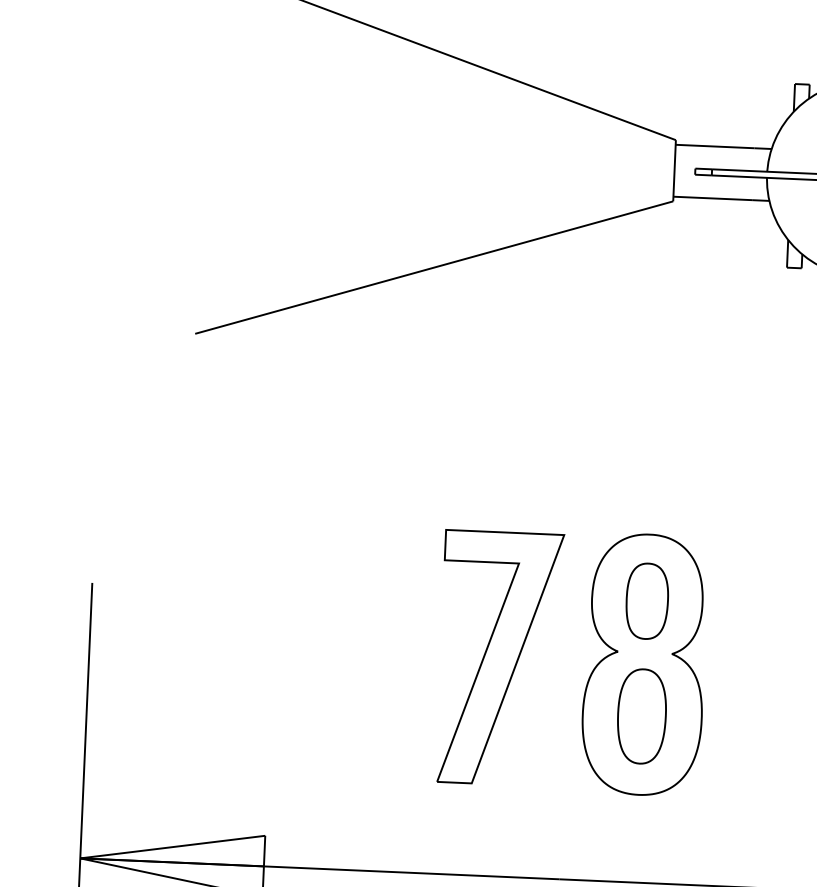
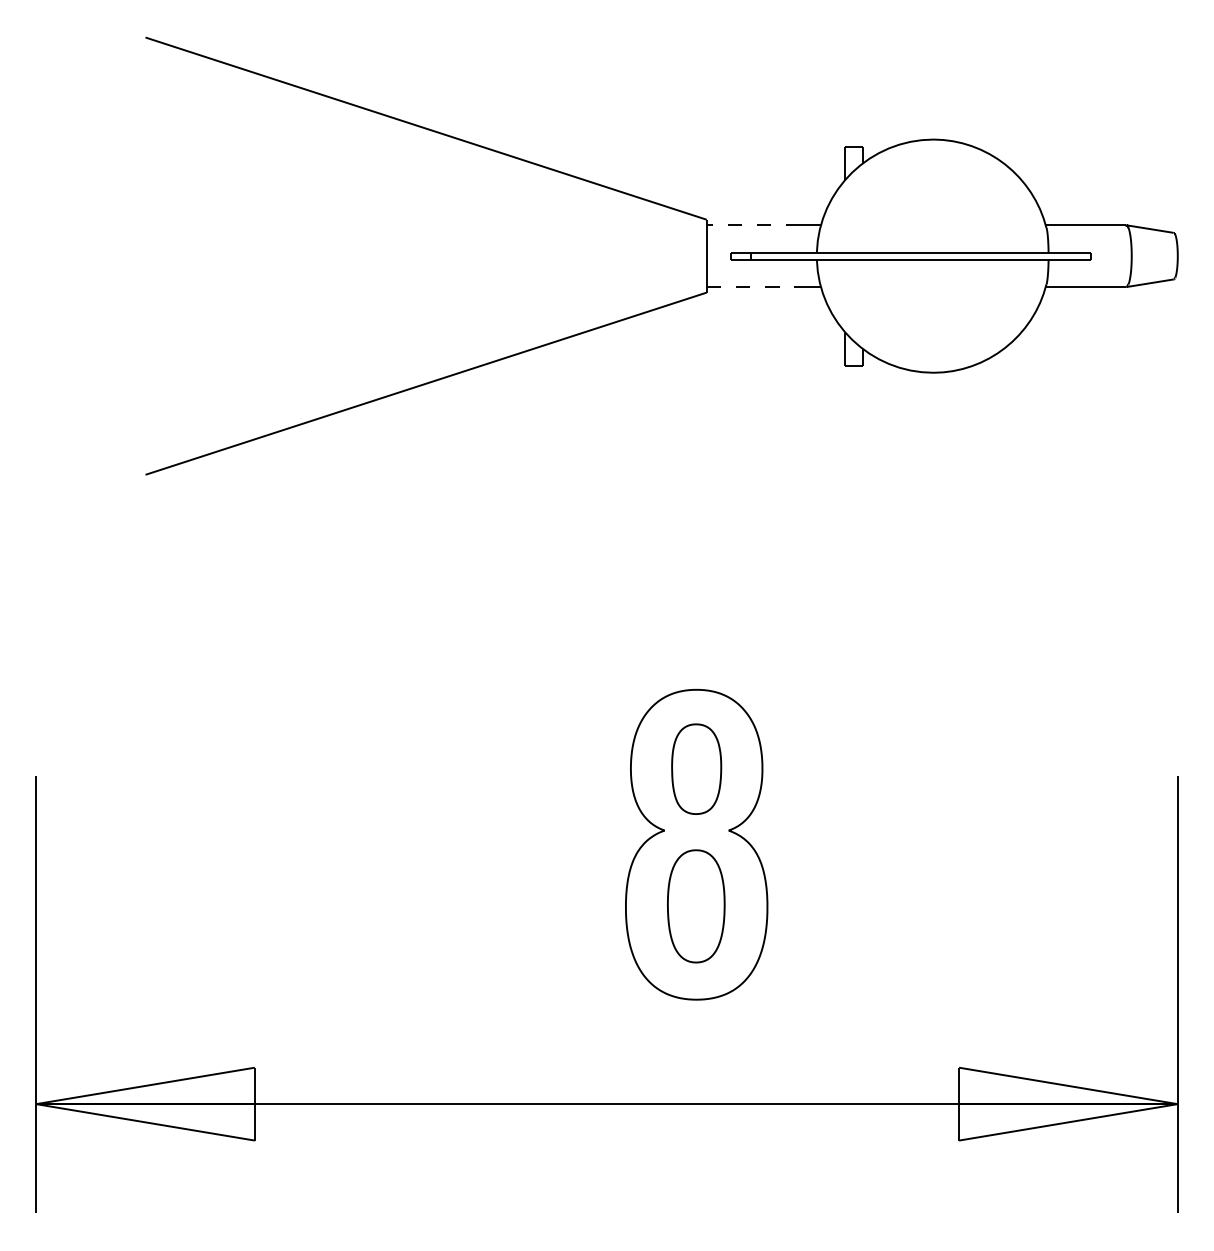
line: (714, 146) -> (753, 225), solid -> dashed
line: (712, 198) -> (753, 287), solid -> dashed
part: (499, 658) -> (524, 844), removed

